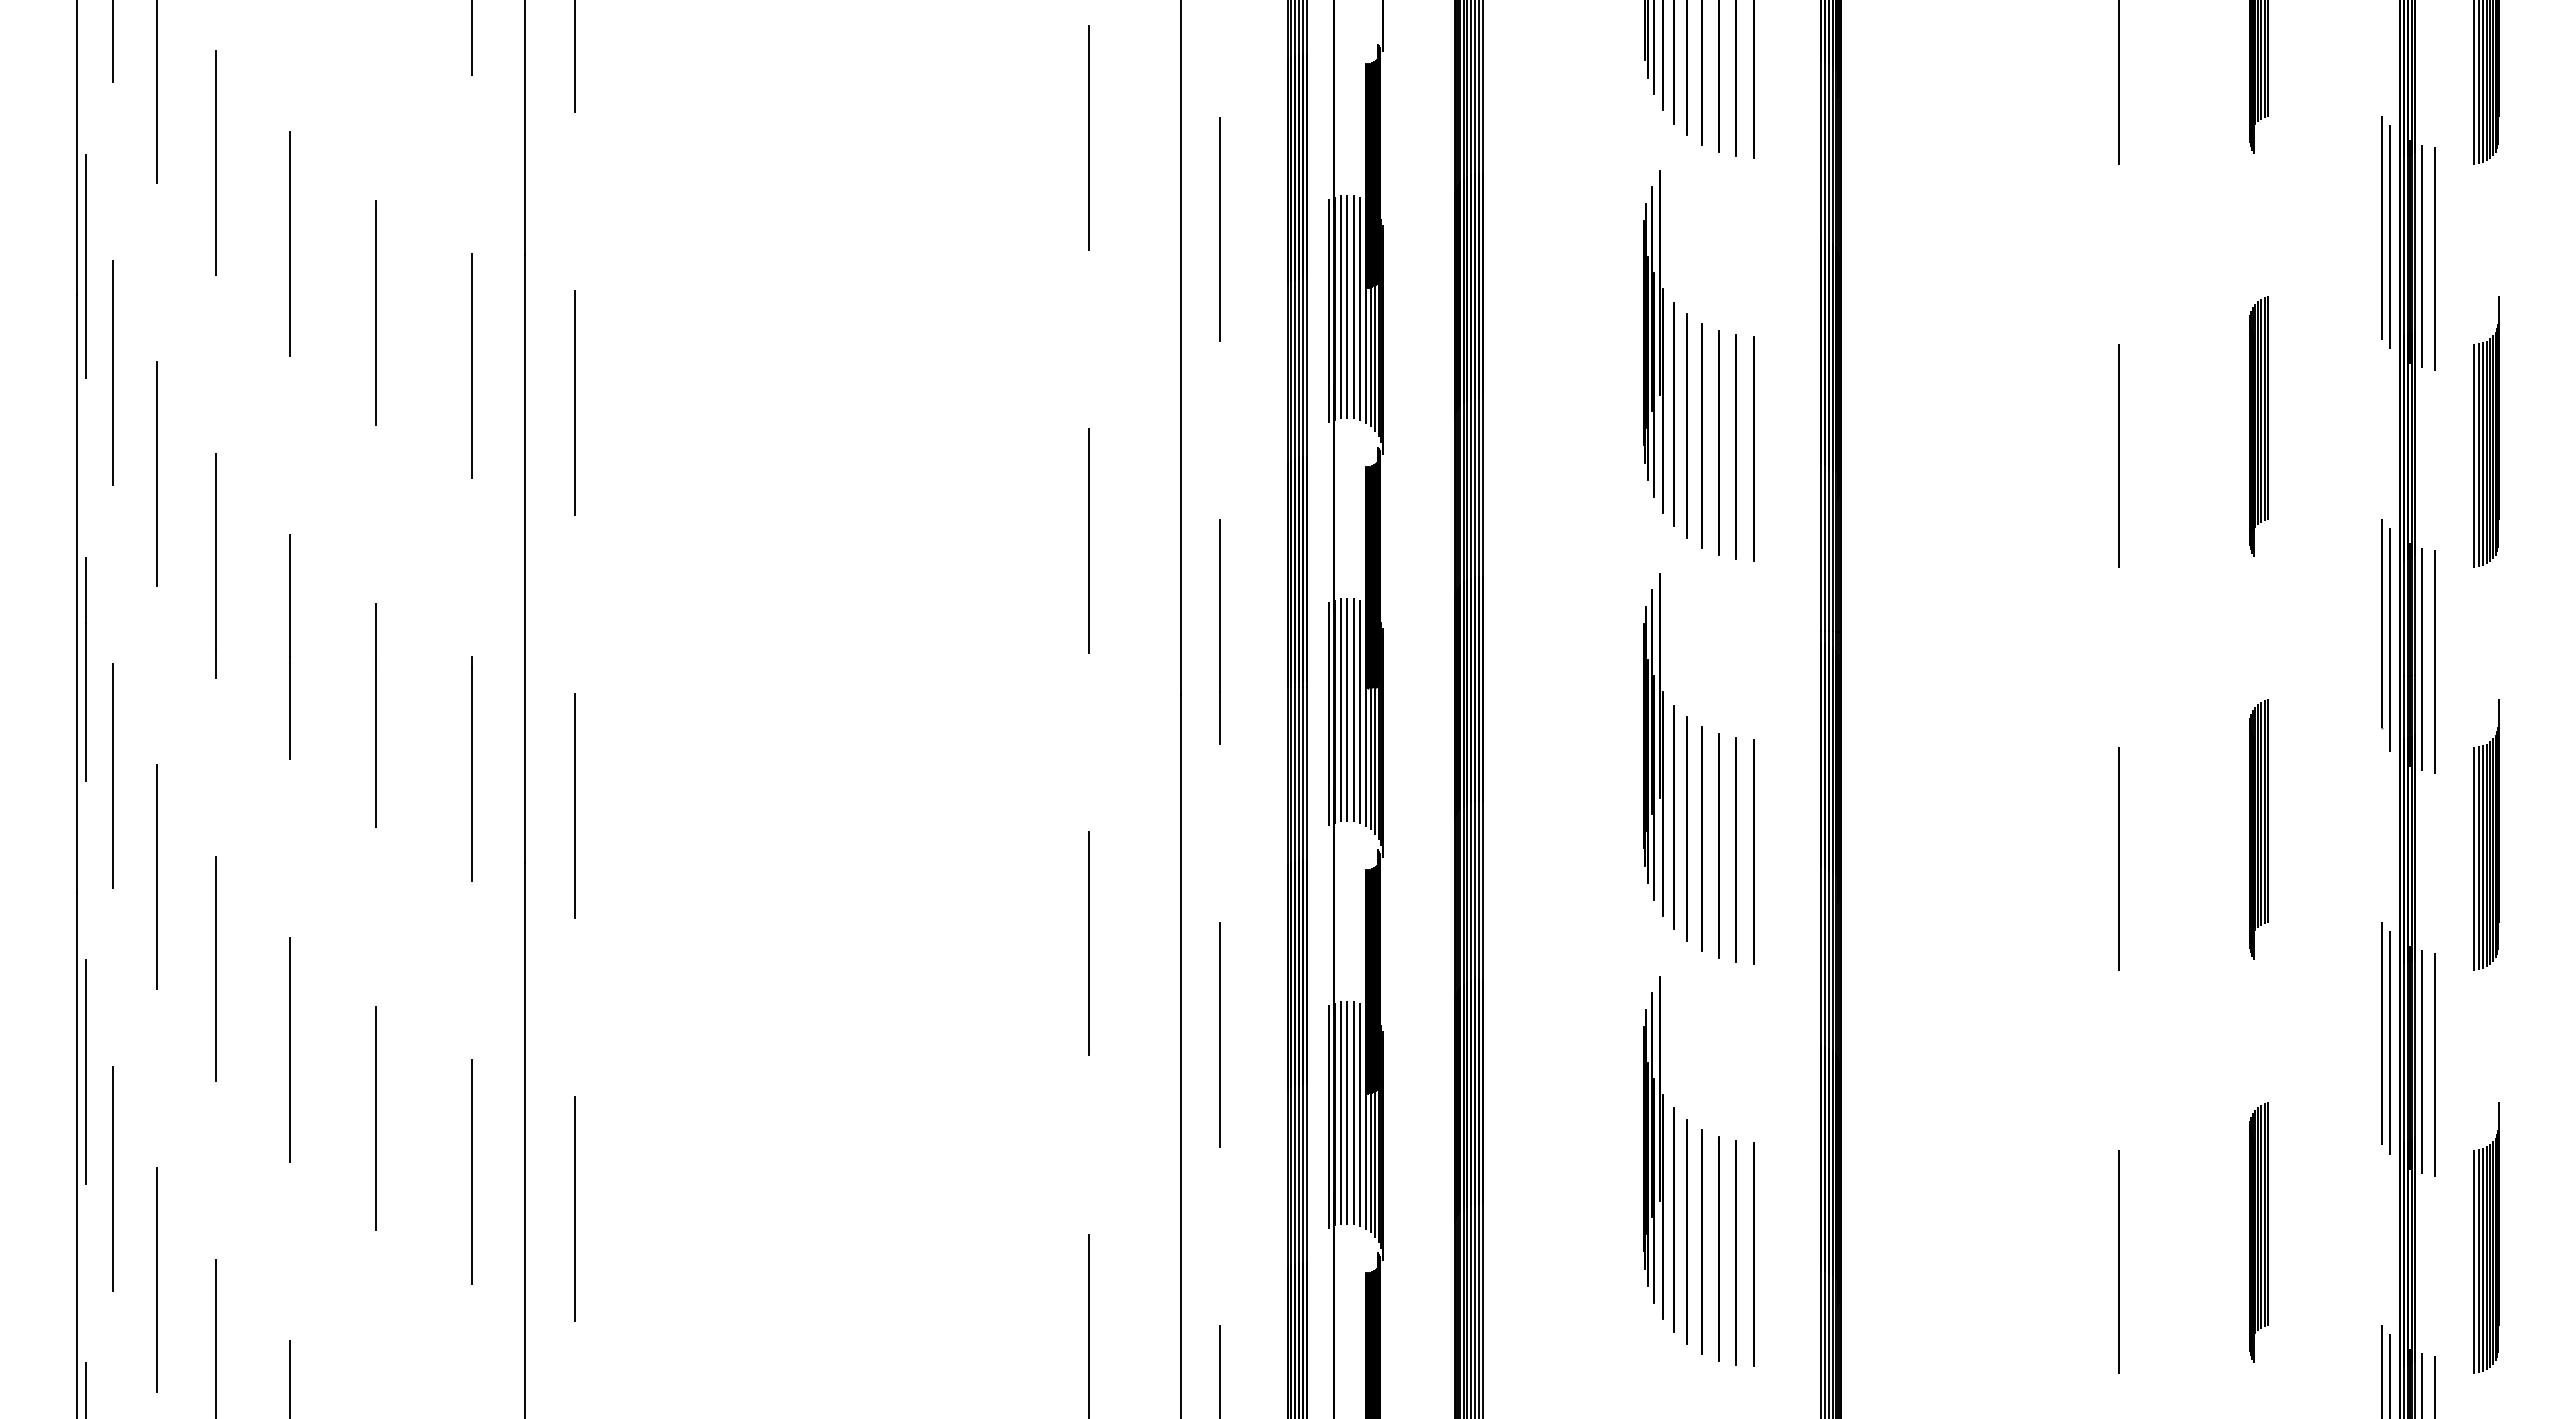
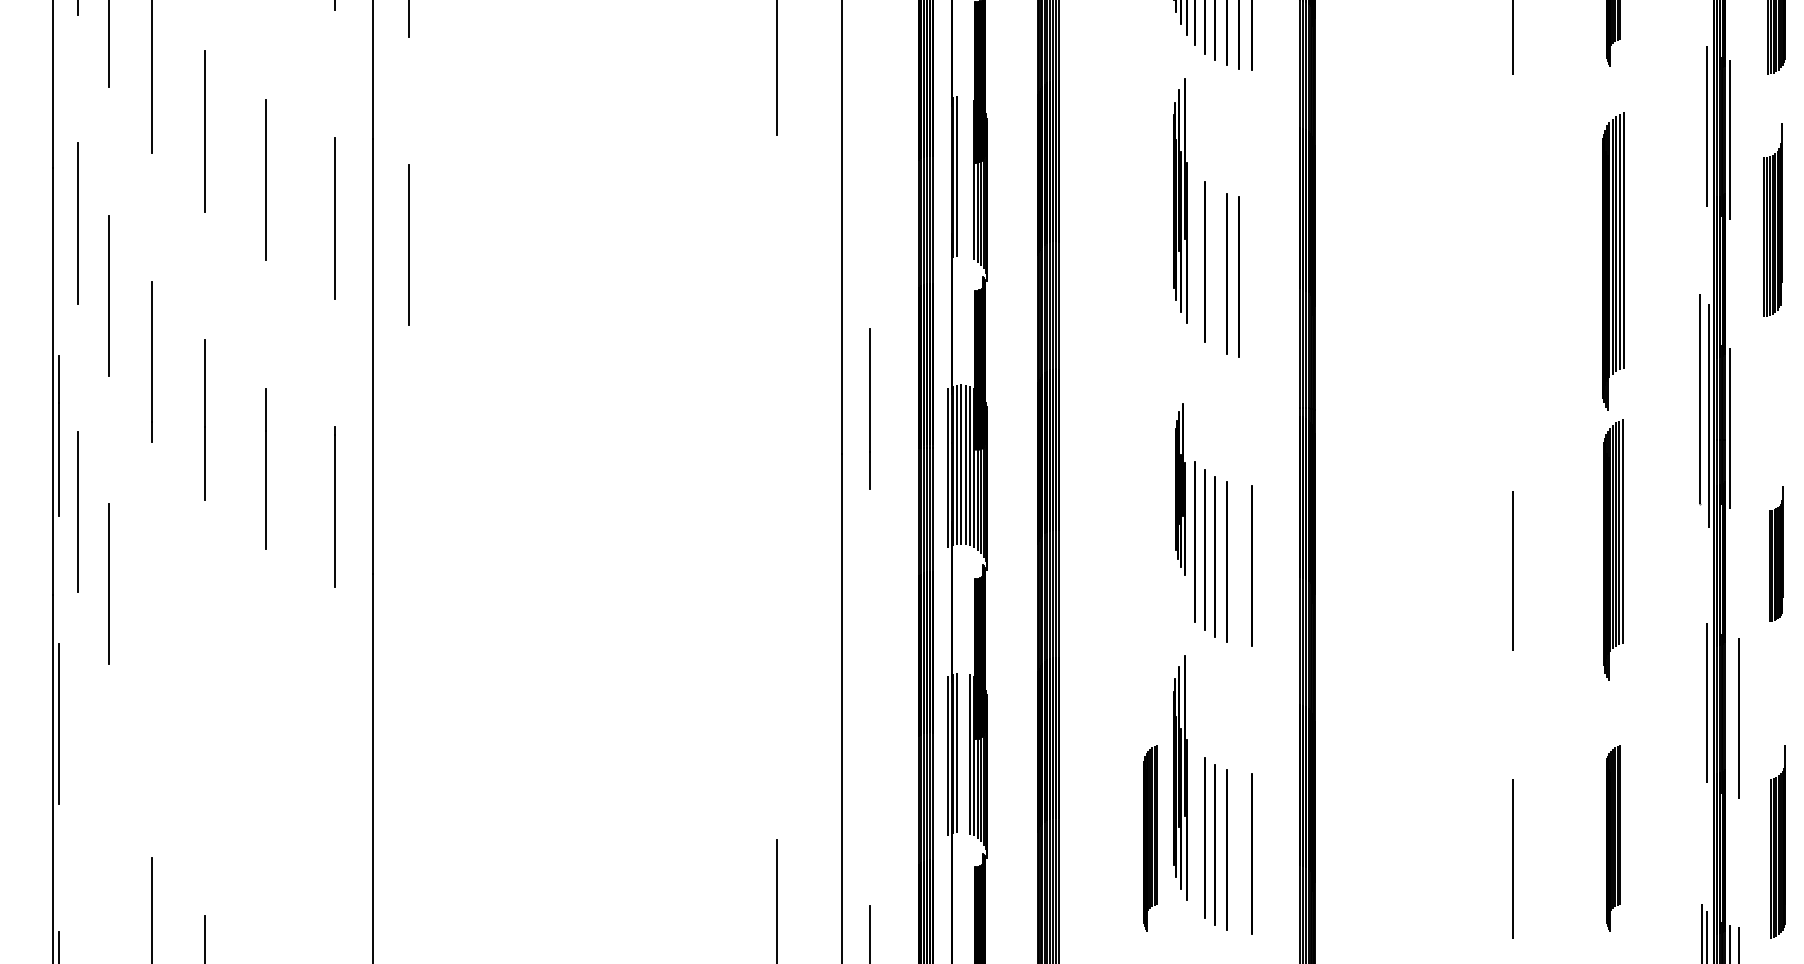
line: (2381, 227) -> (1701, 119), removed
line: (1220, 229) -> (870, 120), removed
line: (2434, 258) -> (1739, 141), removed
line: (86, 266) -> (59, 147), removed
line: (1347, 306) -> (961, 176), removed
line: (1353, 307) -> (965, 176), removed
line: (1359, 308) -> (970, 177), removed
line: (1329, 311) -> (948, 179), removed
line: (1673, 414) -> (1194, 253), removed
part: (2258, 426) -> (1613, 261), size x1.6
part: (2486, 431) -> (1772, 219), moved
line: (1701, 435) -> (1214, 268), removed
line: (1753, 448) -> (1251, 277), removed
line: (2118, 455) -> (1513, 282), removed
line: (1089, 540) -> (776, 343), removed
part: (2385, 635) -> (1704, 411), size x1.4
line: (2434, 661) -> (1739, 430), removed
part: (1653, 744) -> (1180, 489), size x0.7
line: (575, 805) -> (409, 533), removed
part: (2258, 829) -> (1613, 550), size x1.4
part: (2486, 834) -> (1776, 553), size x0.7
line: (1735, 849) -> (1239, 564), removed
line: (1089, 943) -> (776, 631), removed
line: (216, 968) -> (152, 649), removed
line: (2381, 1033) -> (1701, 696), removed
line: (1219, 1034) -> (869, 696), removed
line: (289, 1050) -> (204, 708), removed
line: (2422, 1062) -> (1730, 716), removed
line: (1347, 1112) -> (961, 752), removed
line: (1353, 1113) -> (965, 753), removed
line: (375, 1118) -> (265, 756), removed
line: (471, 1171) -> (334, 794), removed
line: (112, 1178) -> (77, 799), removed
line: (575, 1208) -> (409, 821), removed
line: (1673, 1219) -> (1194, 829), removed
part: (1611, 1232) -> (1150, 838), added
line: (1735, 1252) -> (1239, 852), removed
line: (2474, 1261) -> (1767, 859), removed
line: (156, 1279) -> (109, 872), removed

